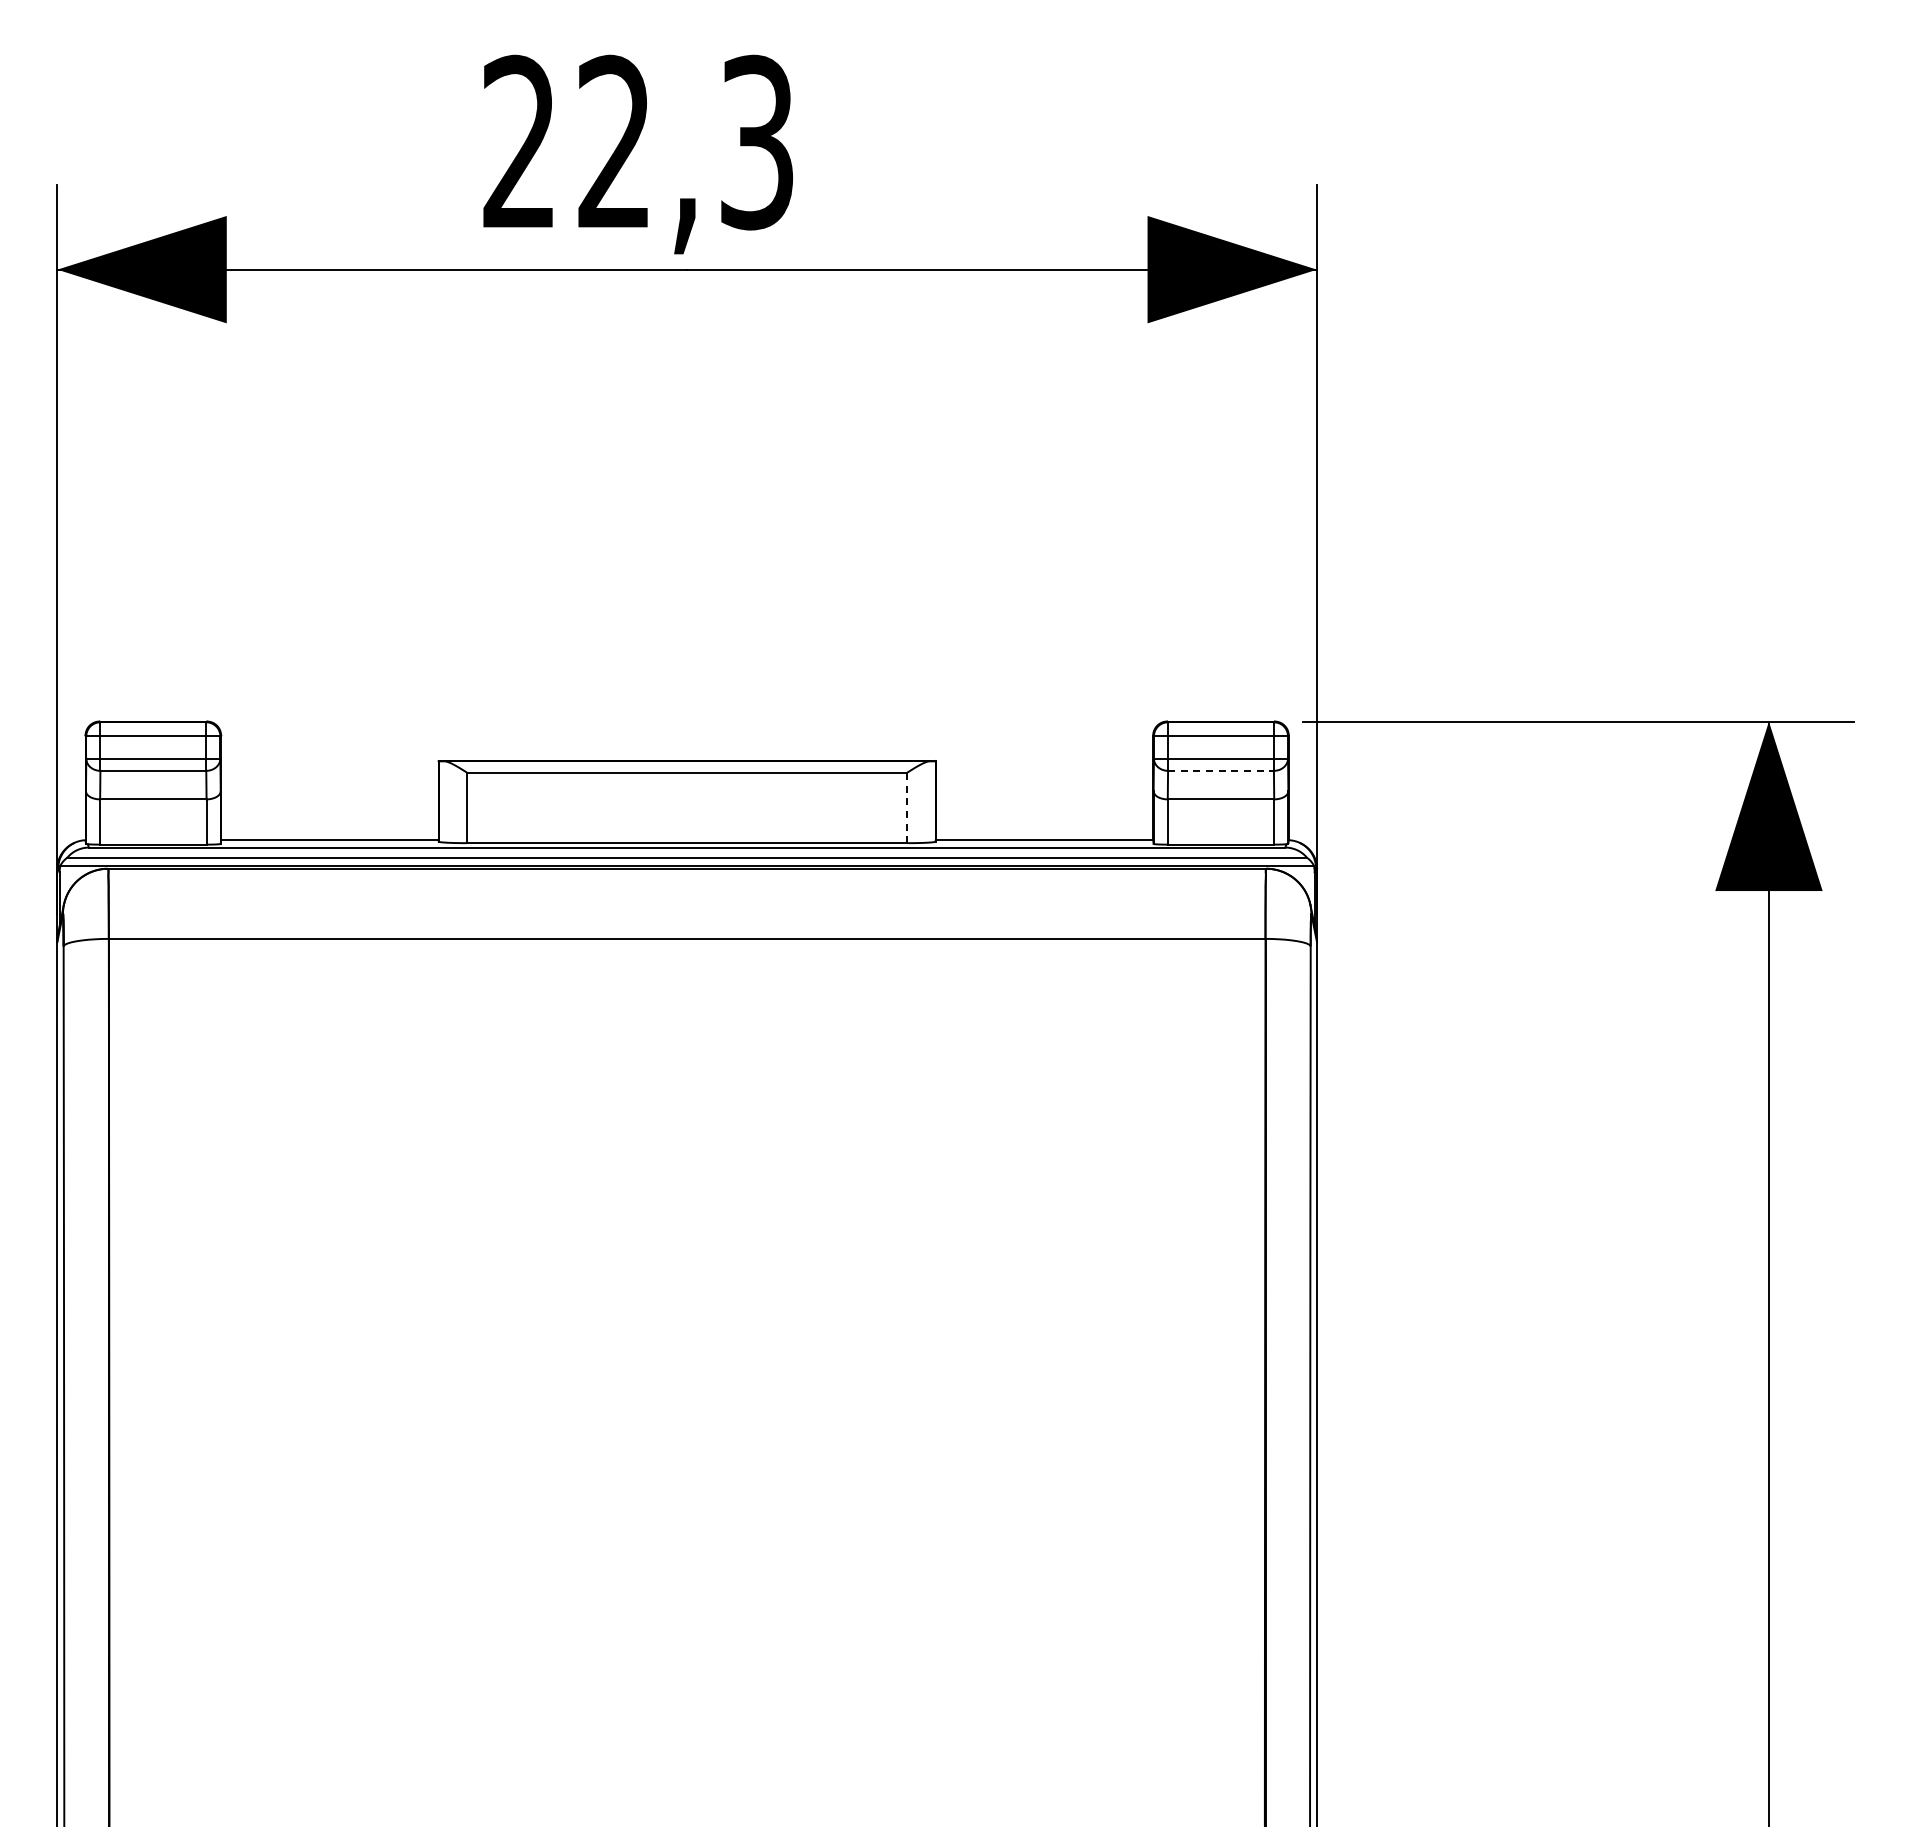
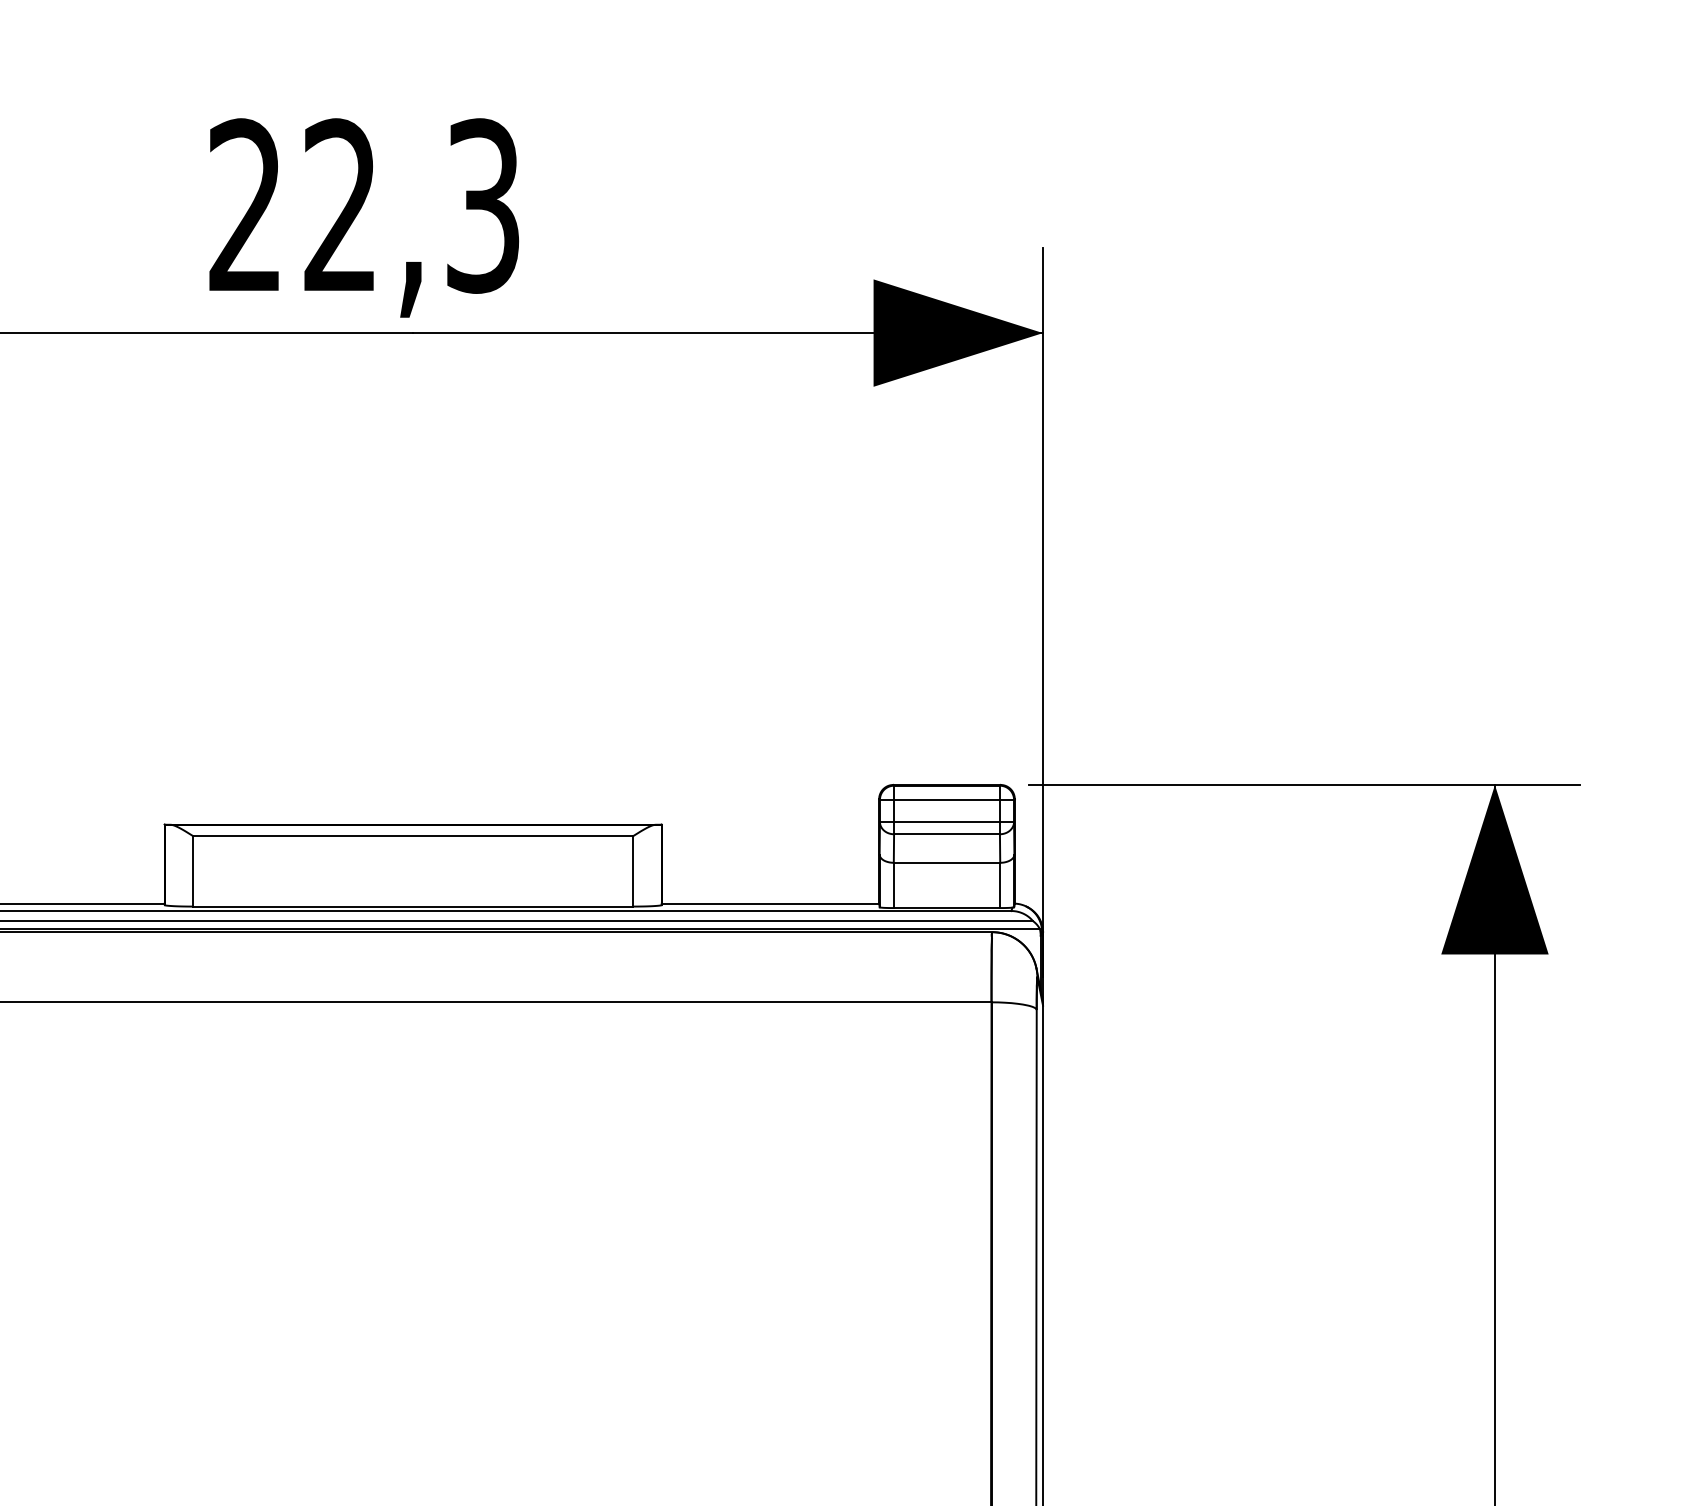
line: (1221, 770) -> (947, 833), dashed -> solid
line: (907, 807) -> (633, 870), dashed -> solid

